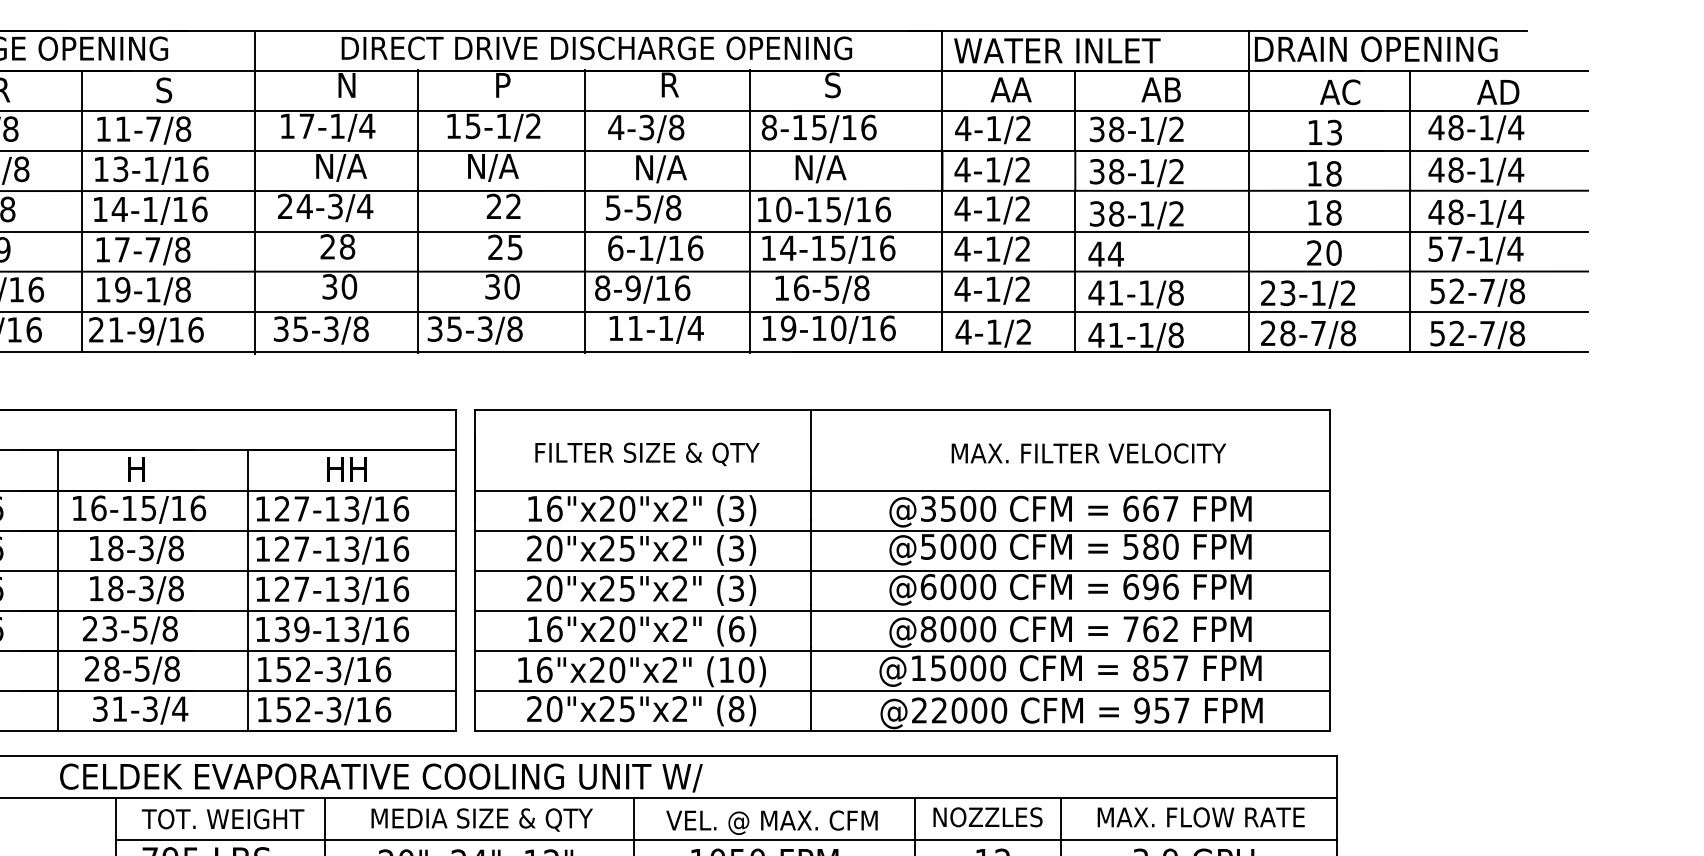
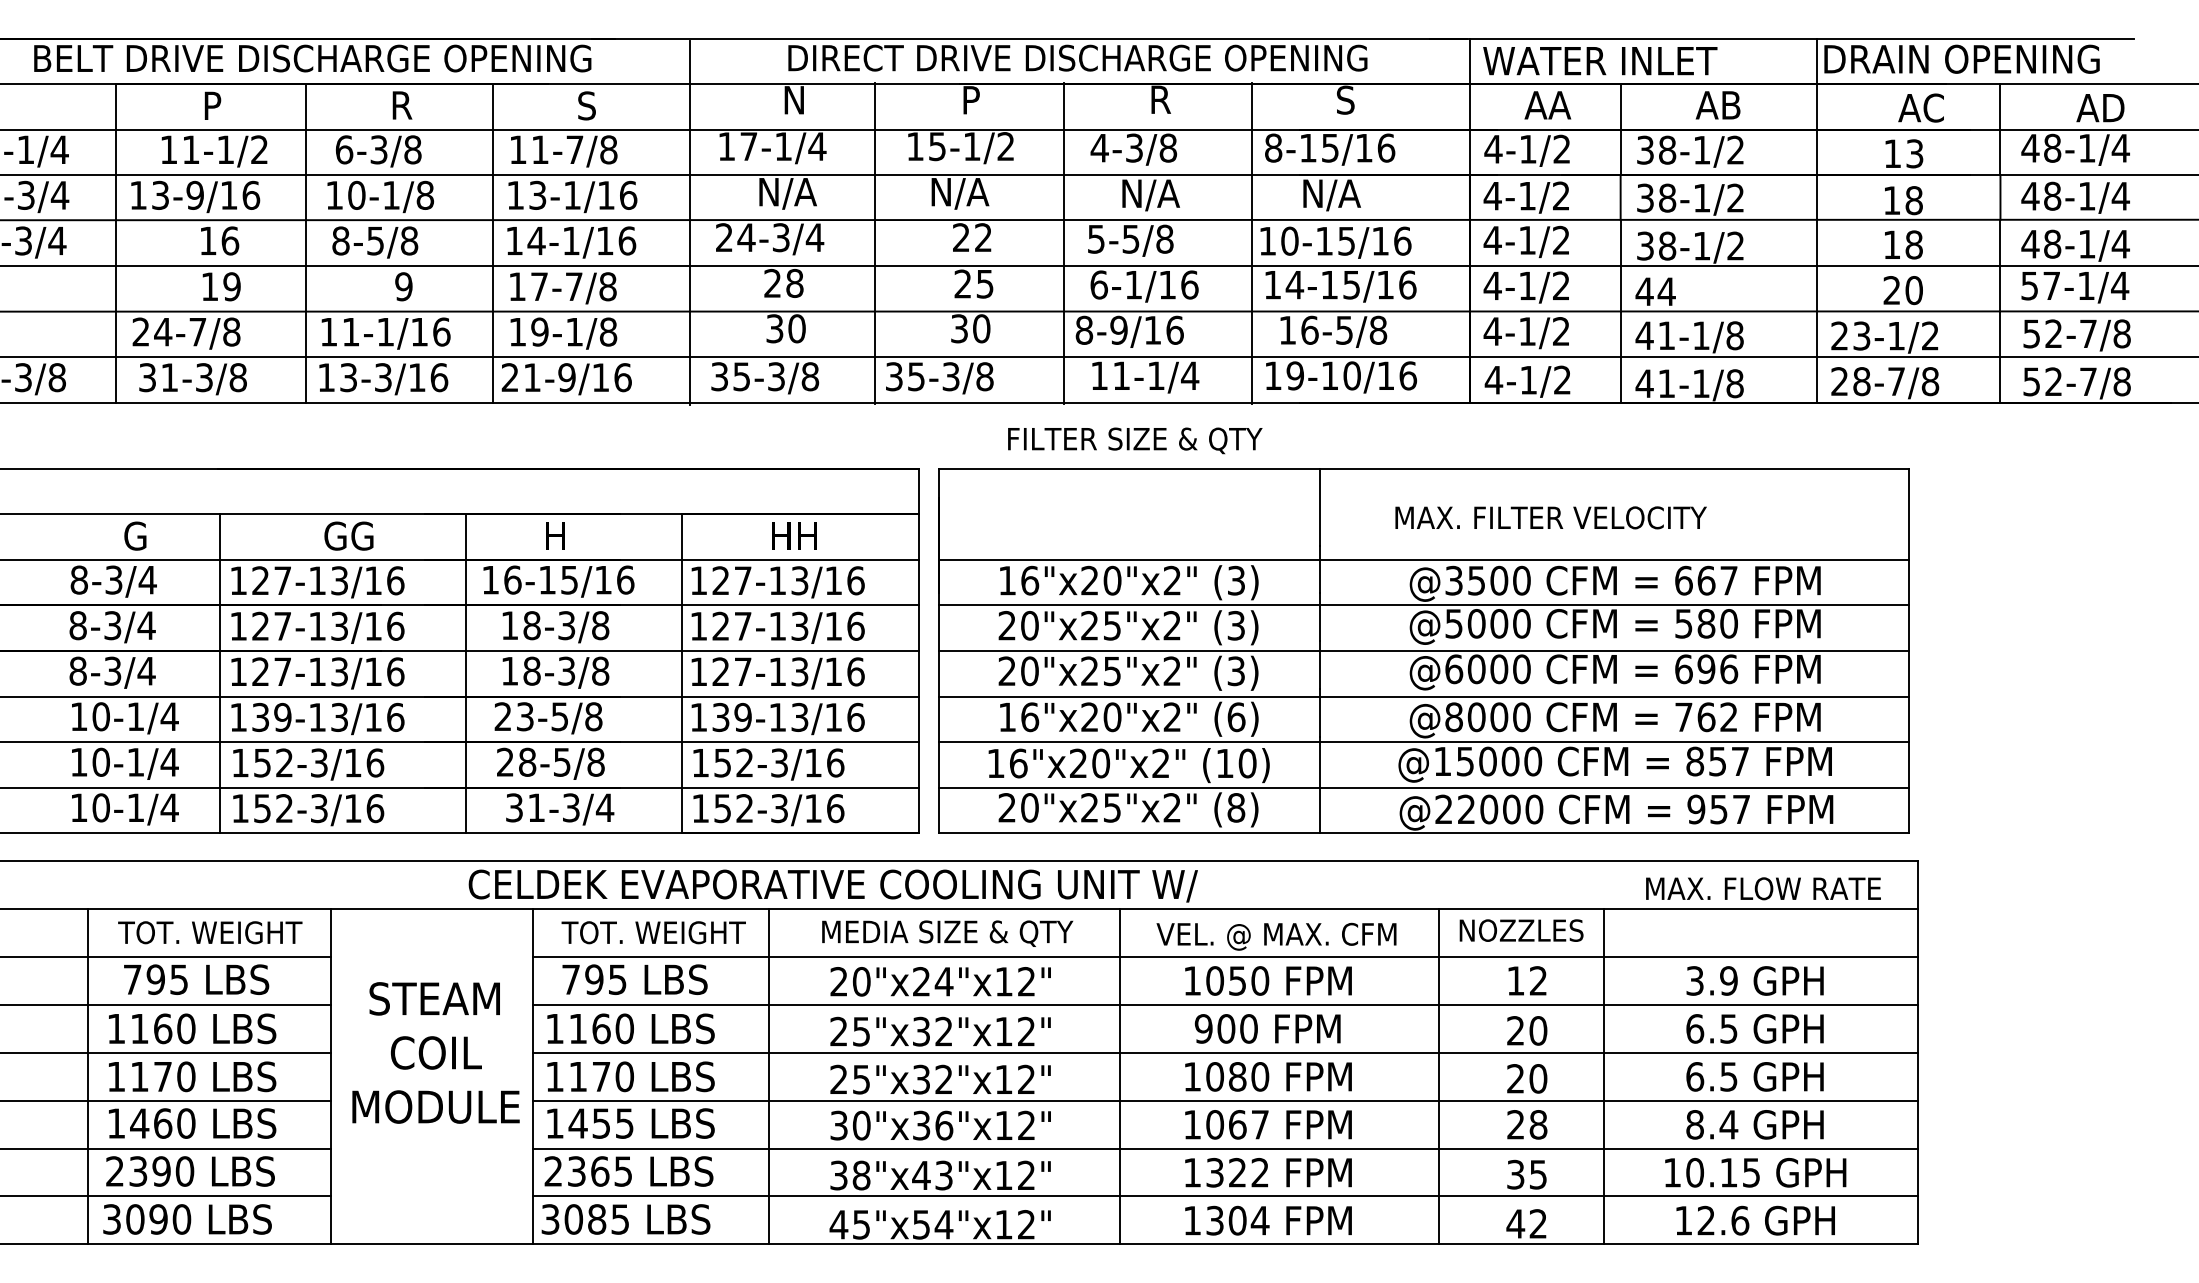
text: (1088, 453) -> (1550, 517), moved
text: (647, 454) -> (1135, 440), moved
text: (1201, 817) -> (1763, 888), moved

